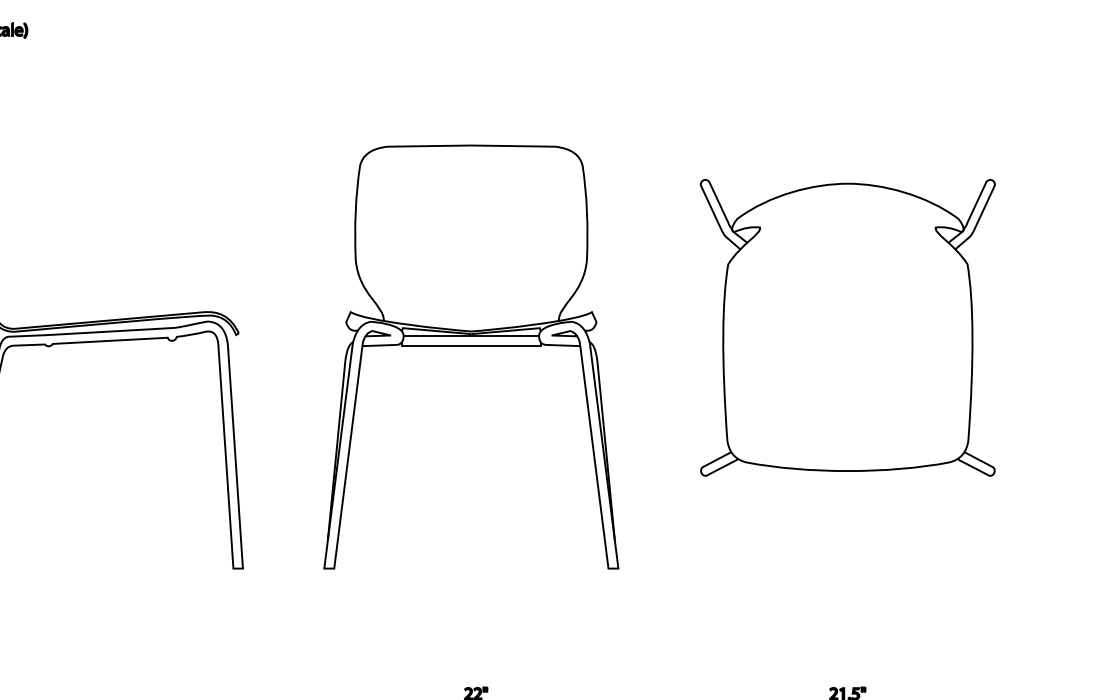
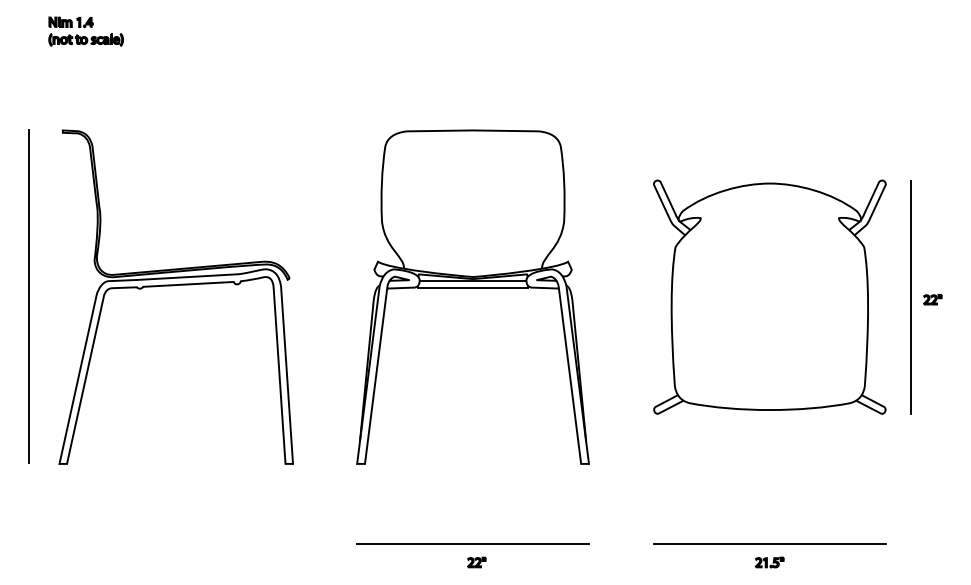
part: (847, 327) -> (769, 296), moved
line: (1027, 356) -> (911, 296), added
part: (1054, 359) -> (932, 299), added
line: (470, 669) -> (472, 543), added
line: (847, 669) -> (769, 543), added

